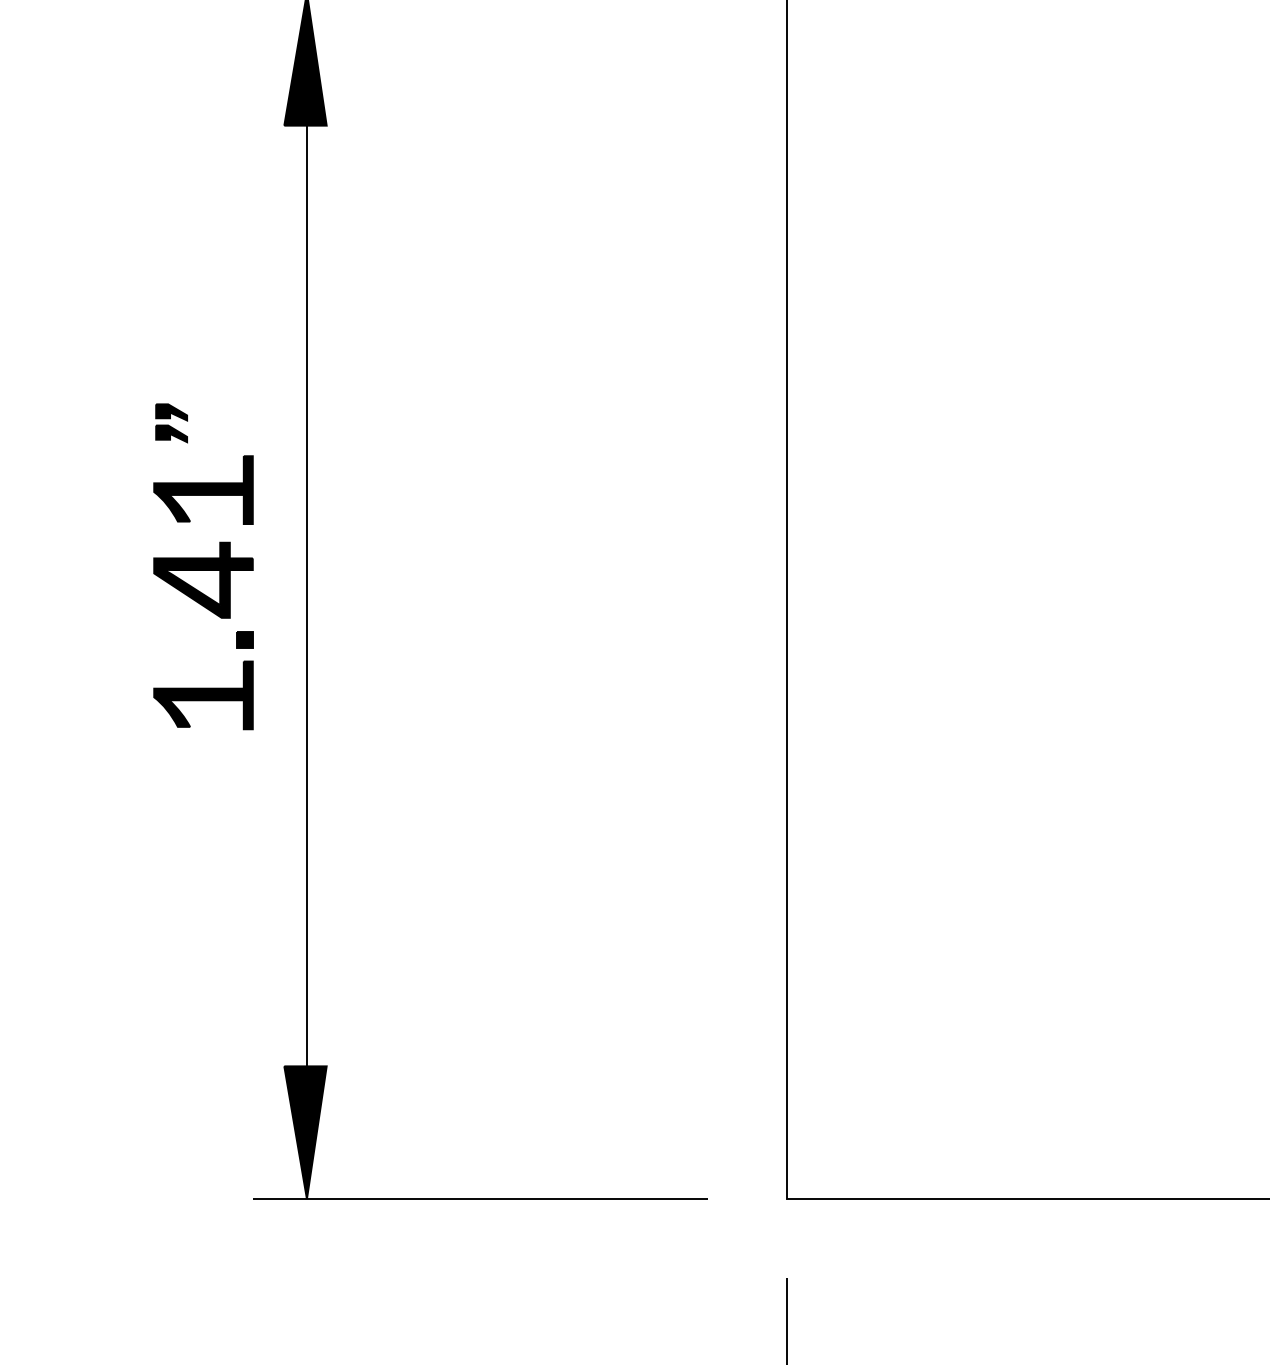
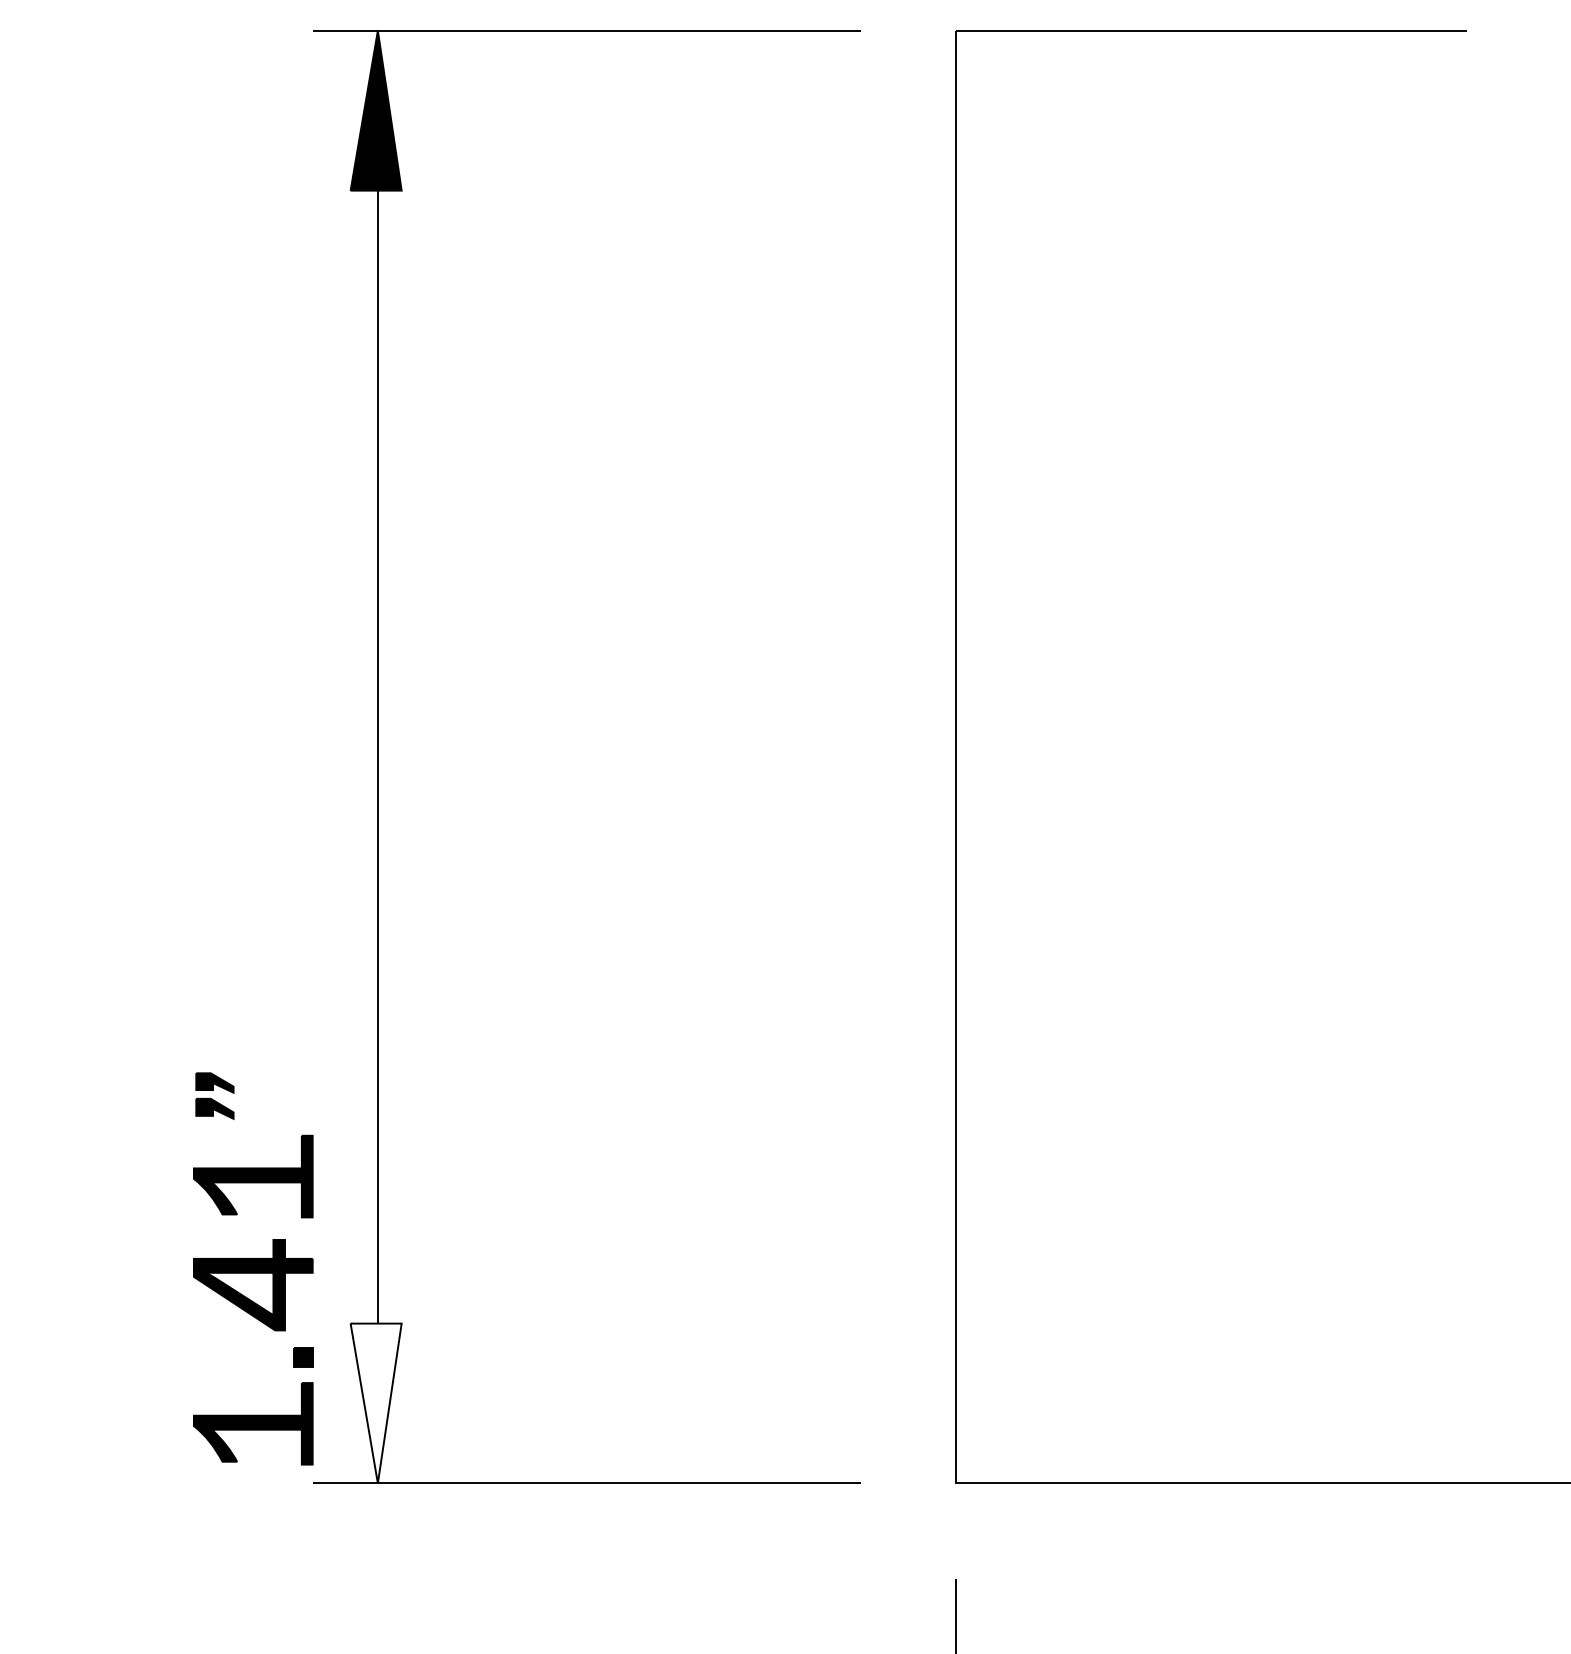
part: (203, 566) -> (253, 1268), moved
fill: (304, 1132) -> (375, 1403), removed

